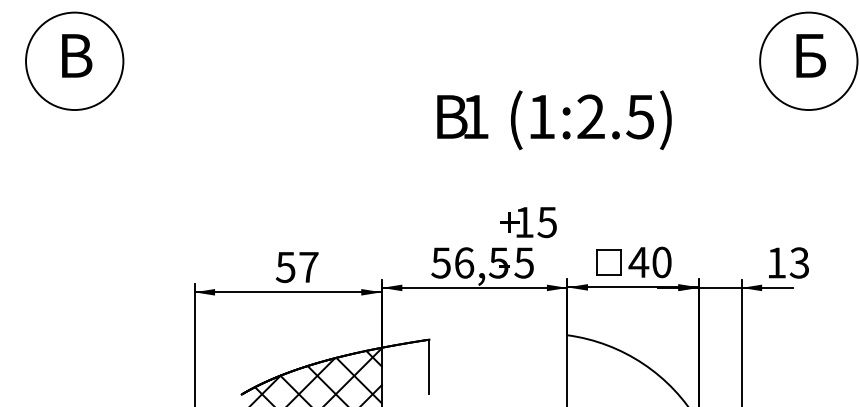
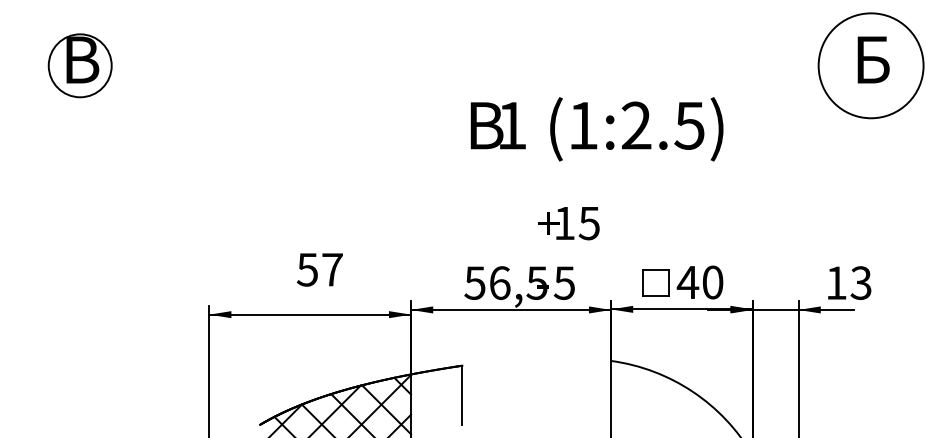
circle: (74, 61) -> (79, 65), size x0.6
text: (527, 222) -> (568, 223), moved
text: (296, 267) -> (319, 269), moved

